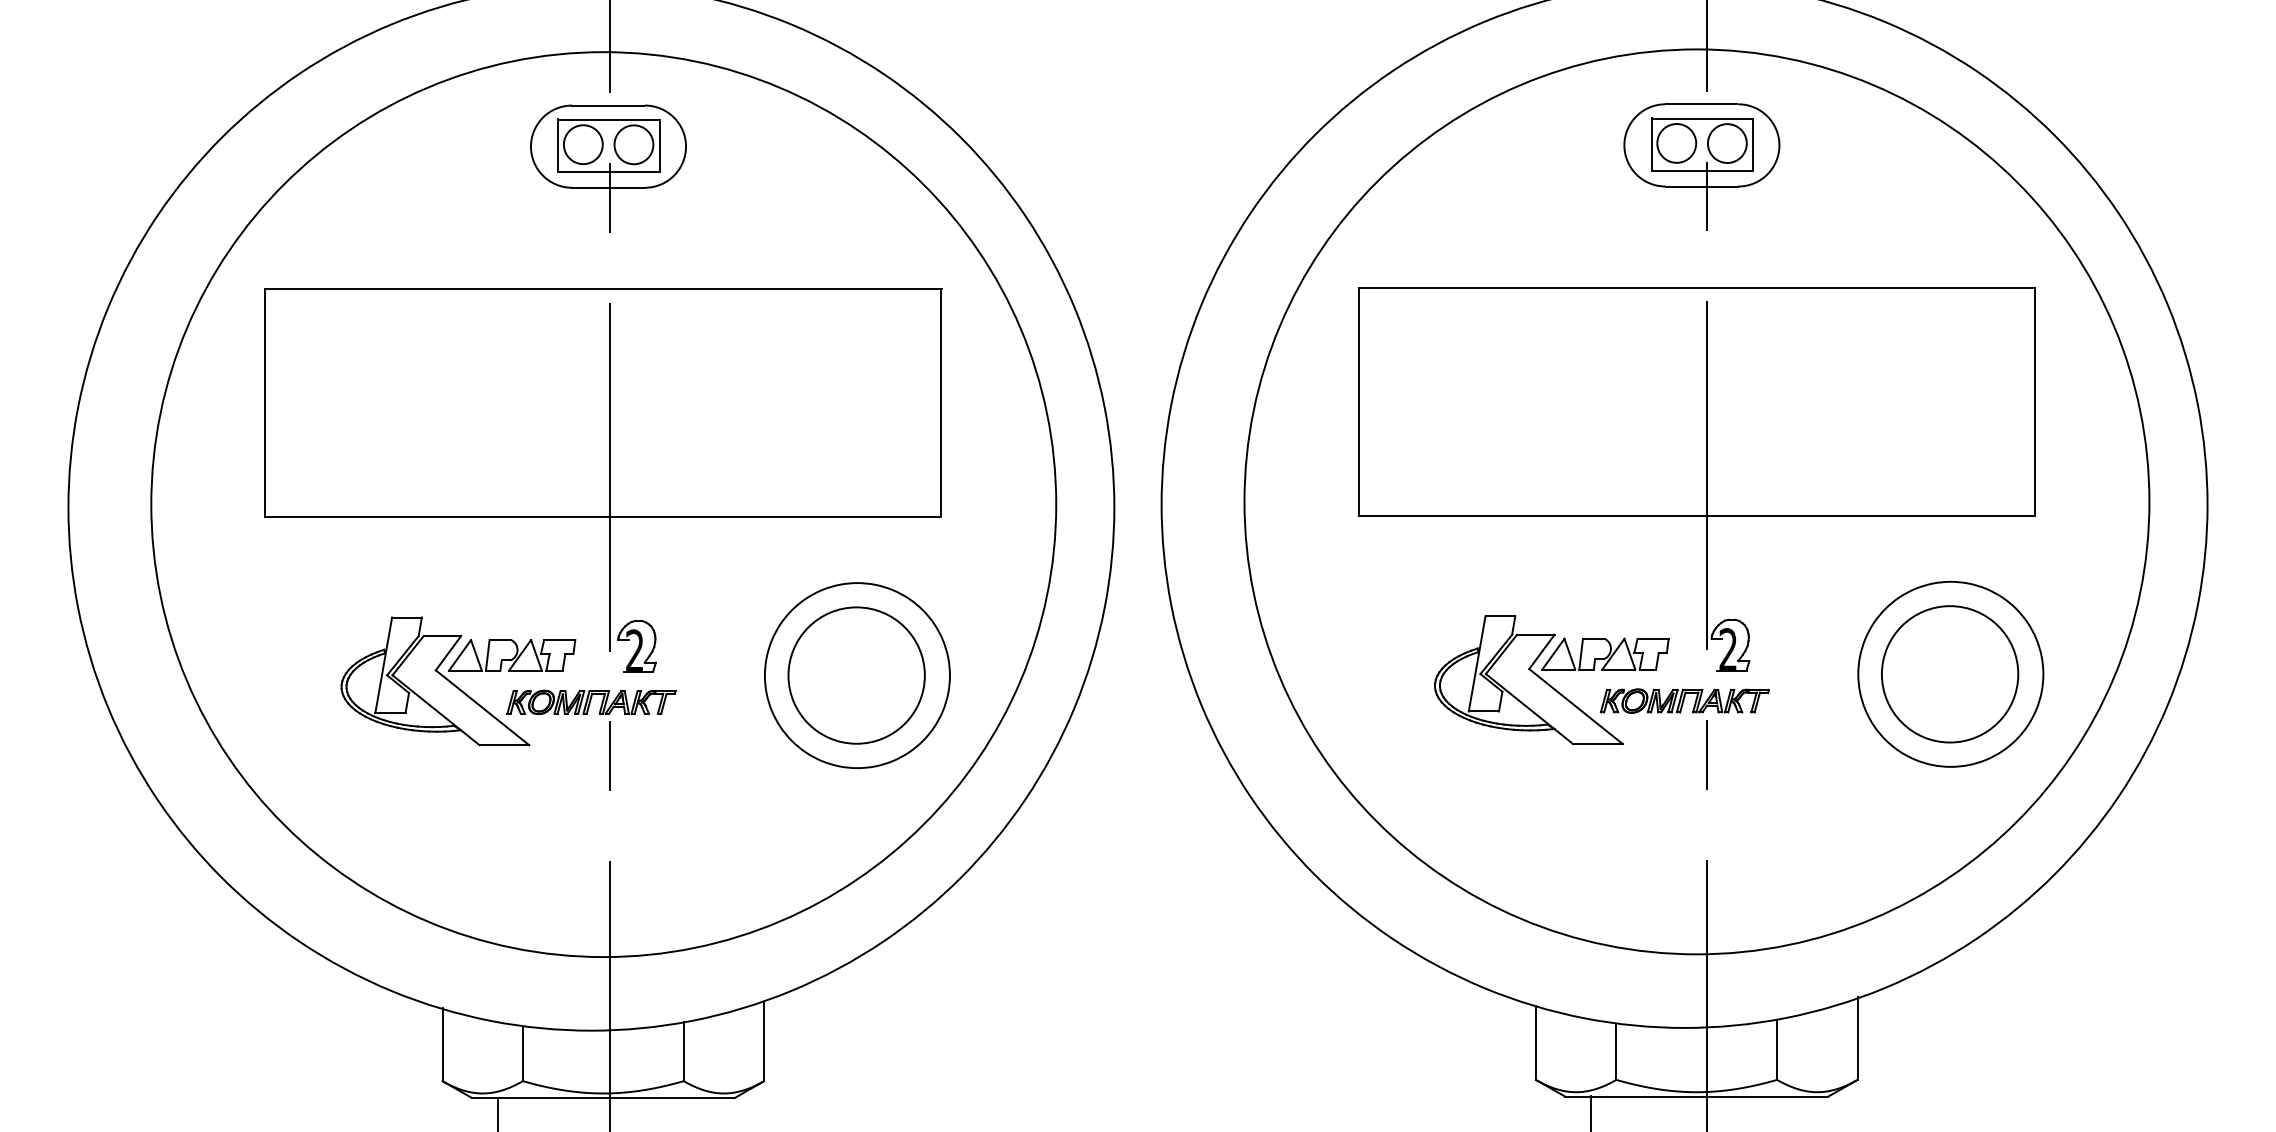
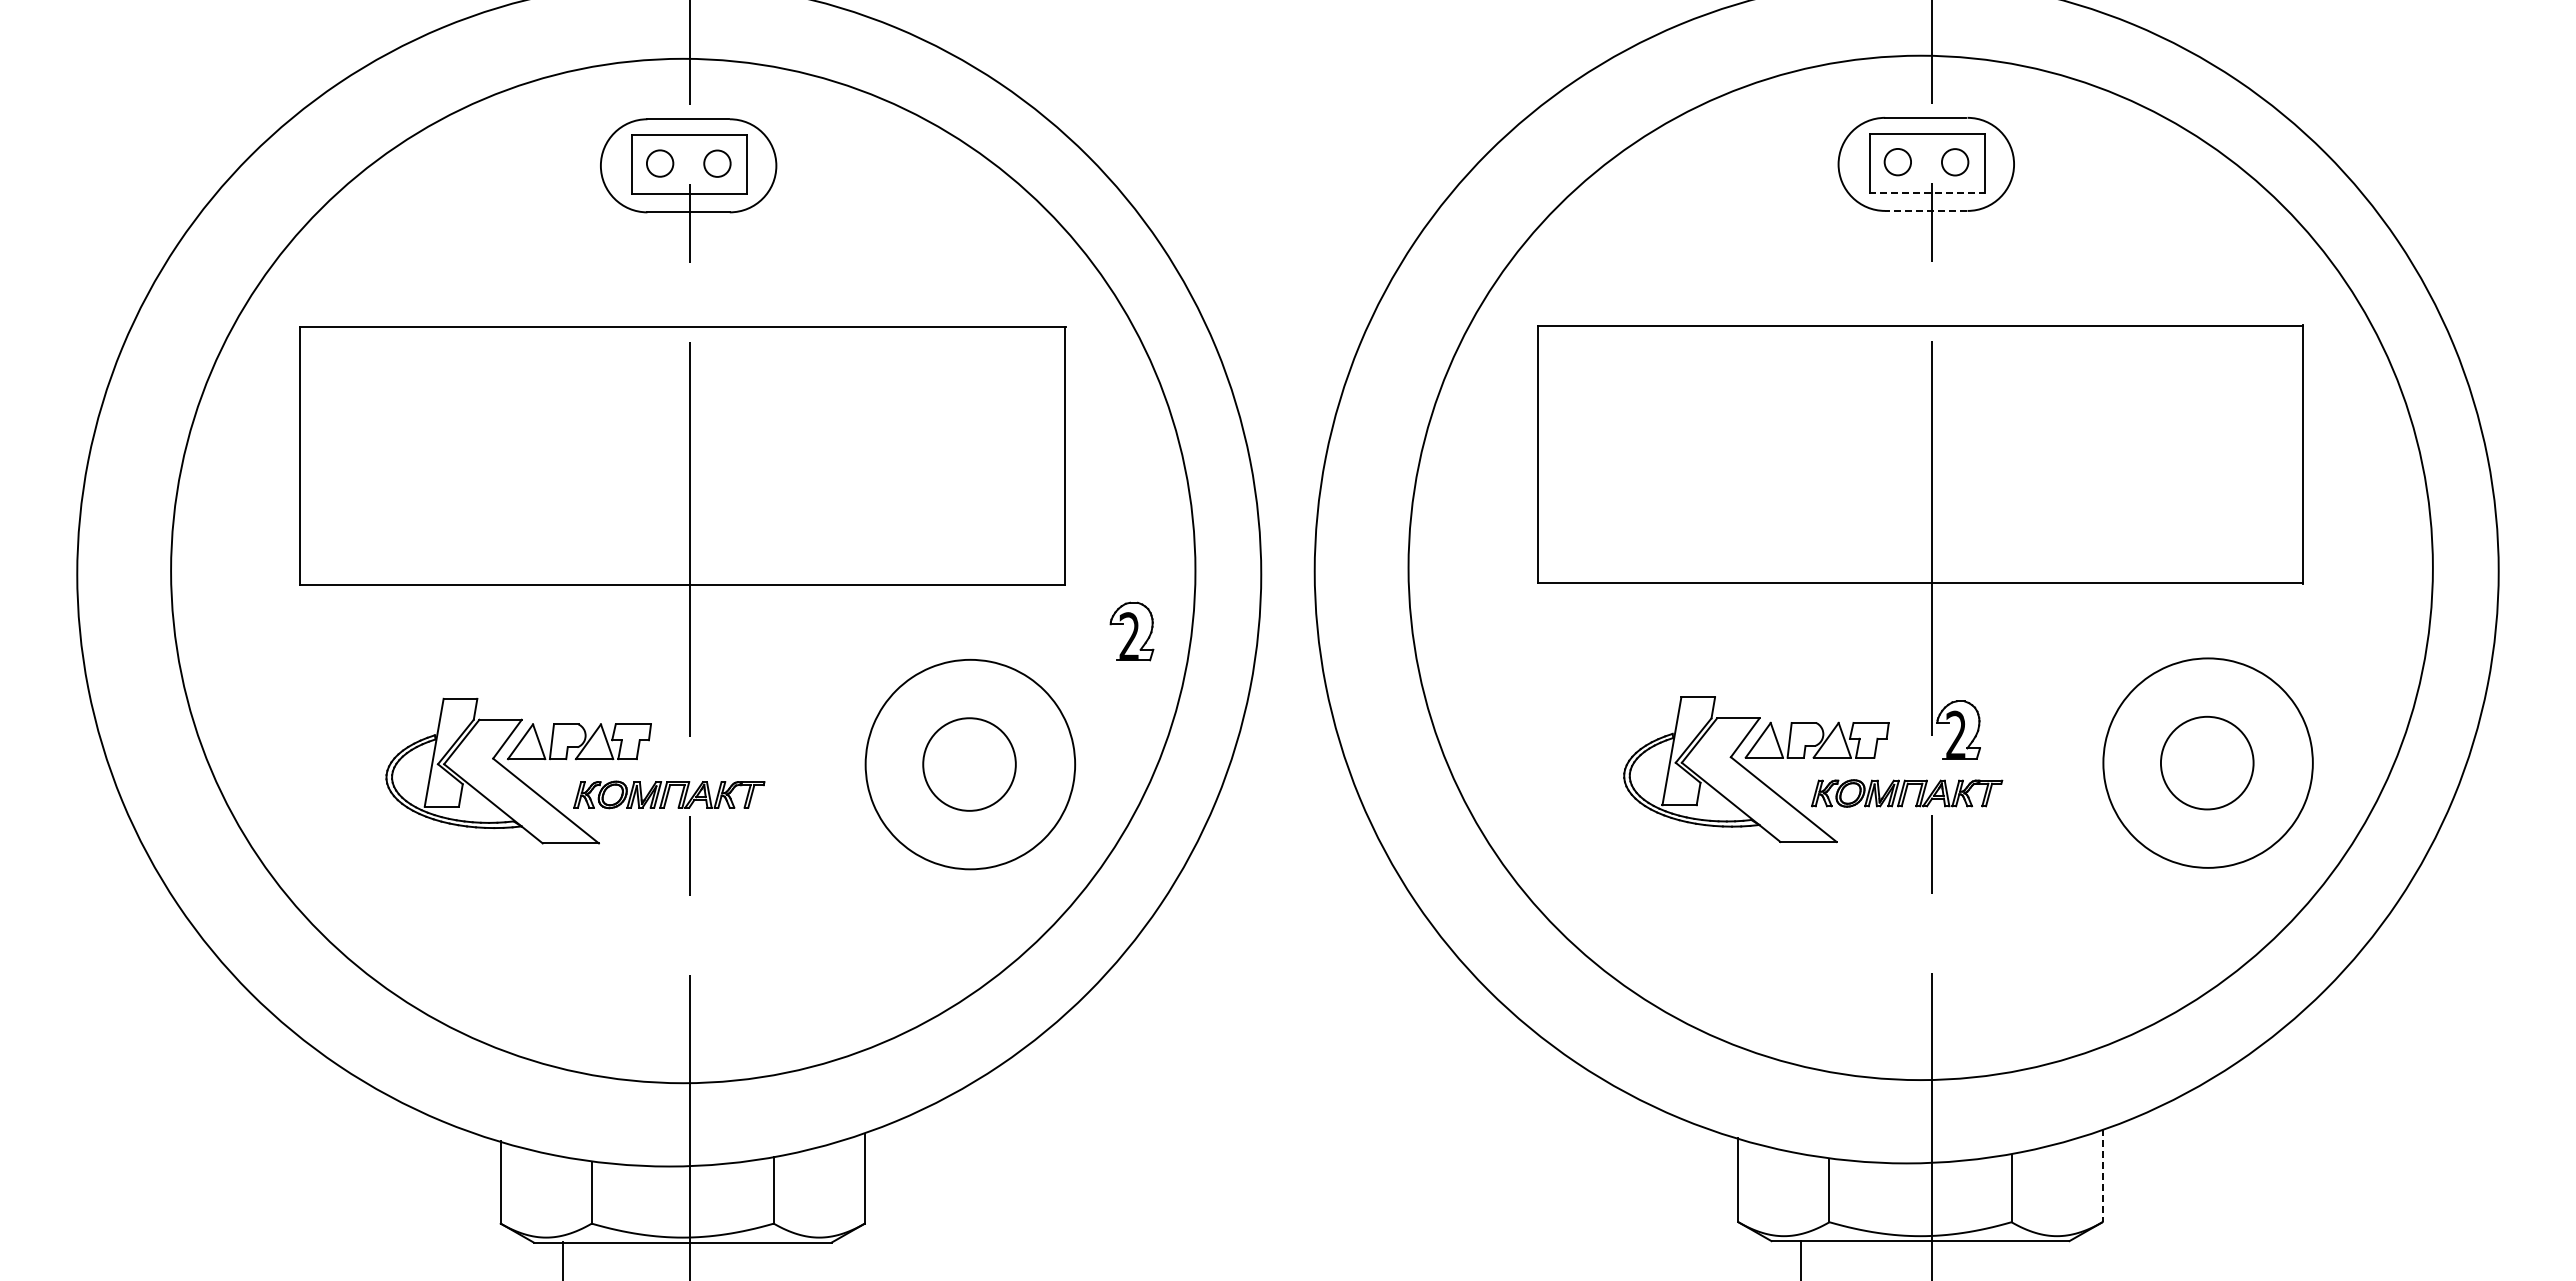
circle: (1676, 143) -> (1897, 162), size x0.6
circle: (1727, 143) -> (1955, 162), size x0.6
circle: (583, 144) -> (660, 163), size x0.6
circle: (634, 144) -> (717, 163), size x0.6
line: (1702, 170) -> (1926, 192), solid -> dashed
line: (1701, 186) -> (1925, 210), solid -> dashed
part: (636, 646) -> (1131, 631), moved
circle: (1950, 673) -> (2207, 762), size x0.6
circle: (856, 675) -> (969, 764), size x0.6
line: (1857, 1038) -> (2102, 1175), solid -> dashed

